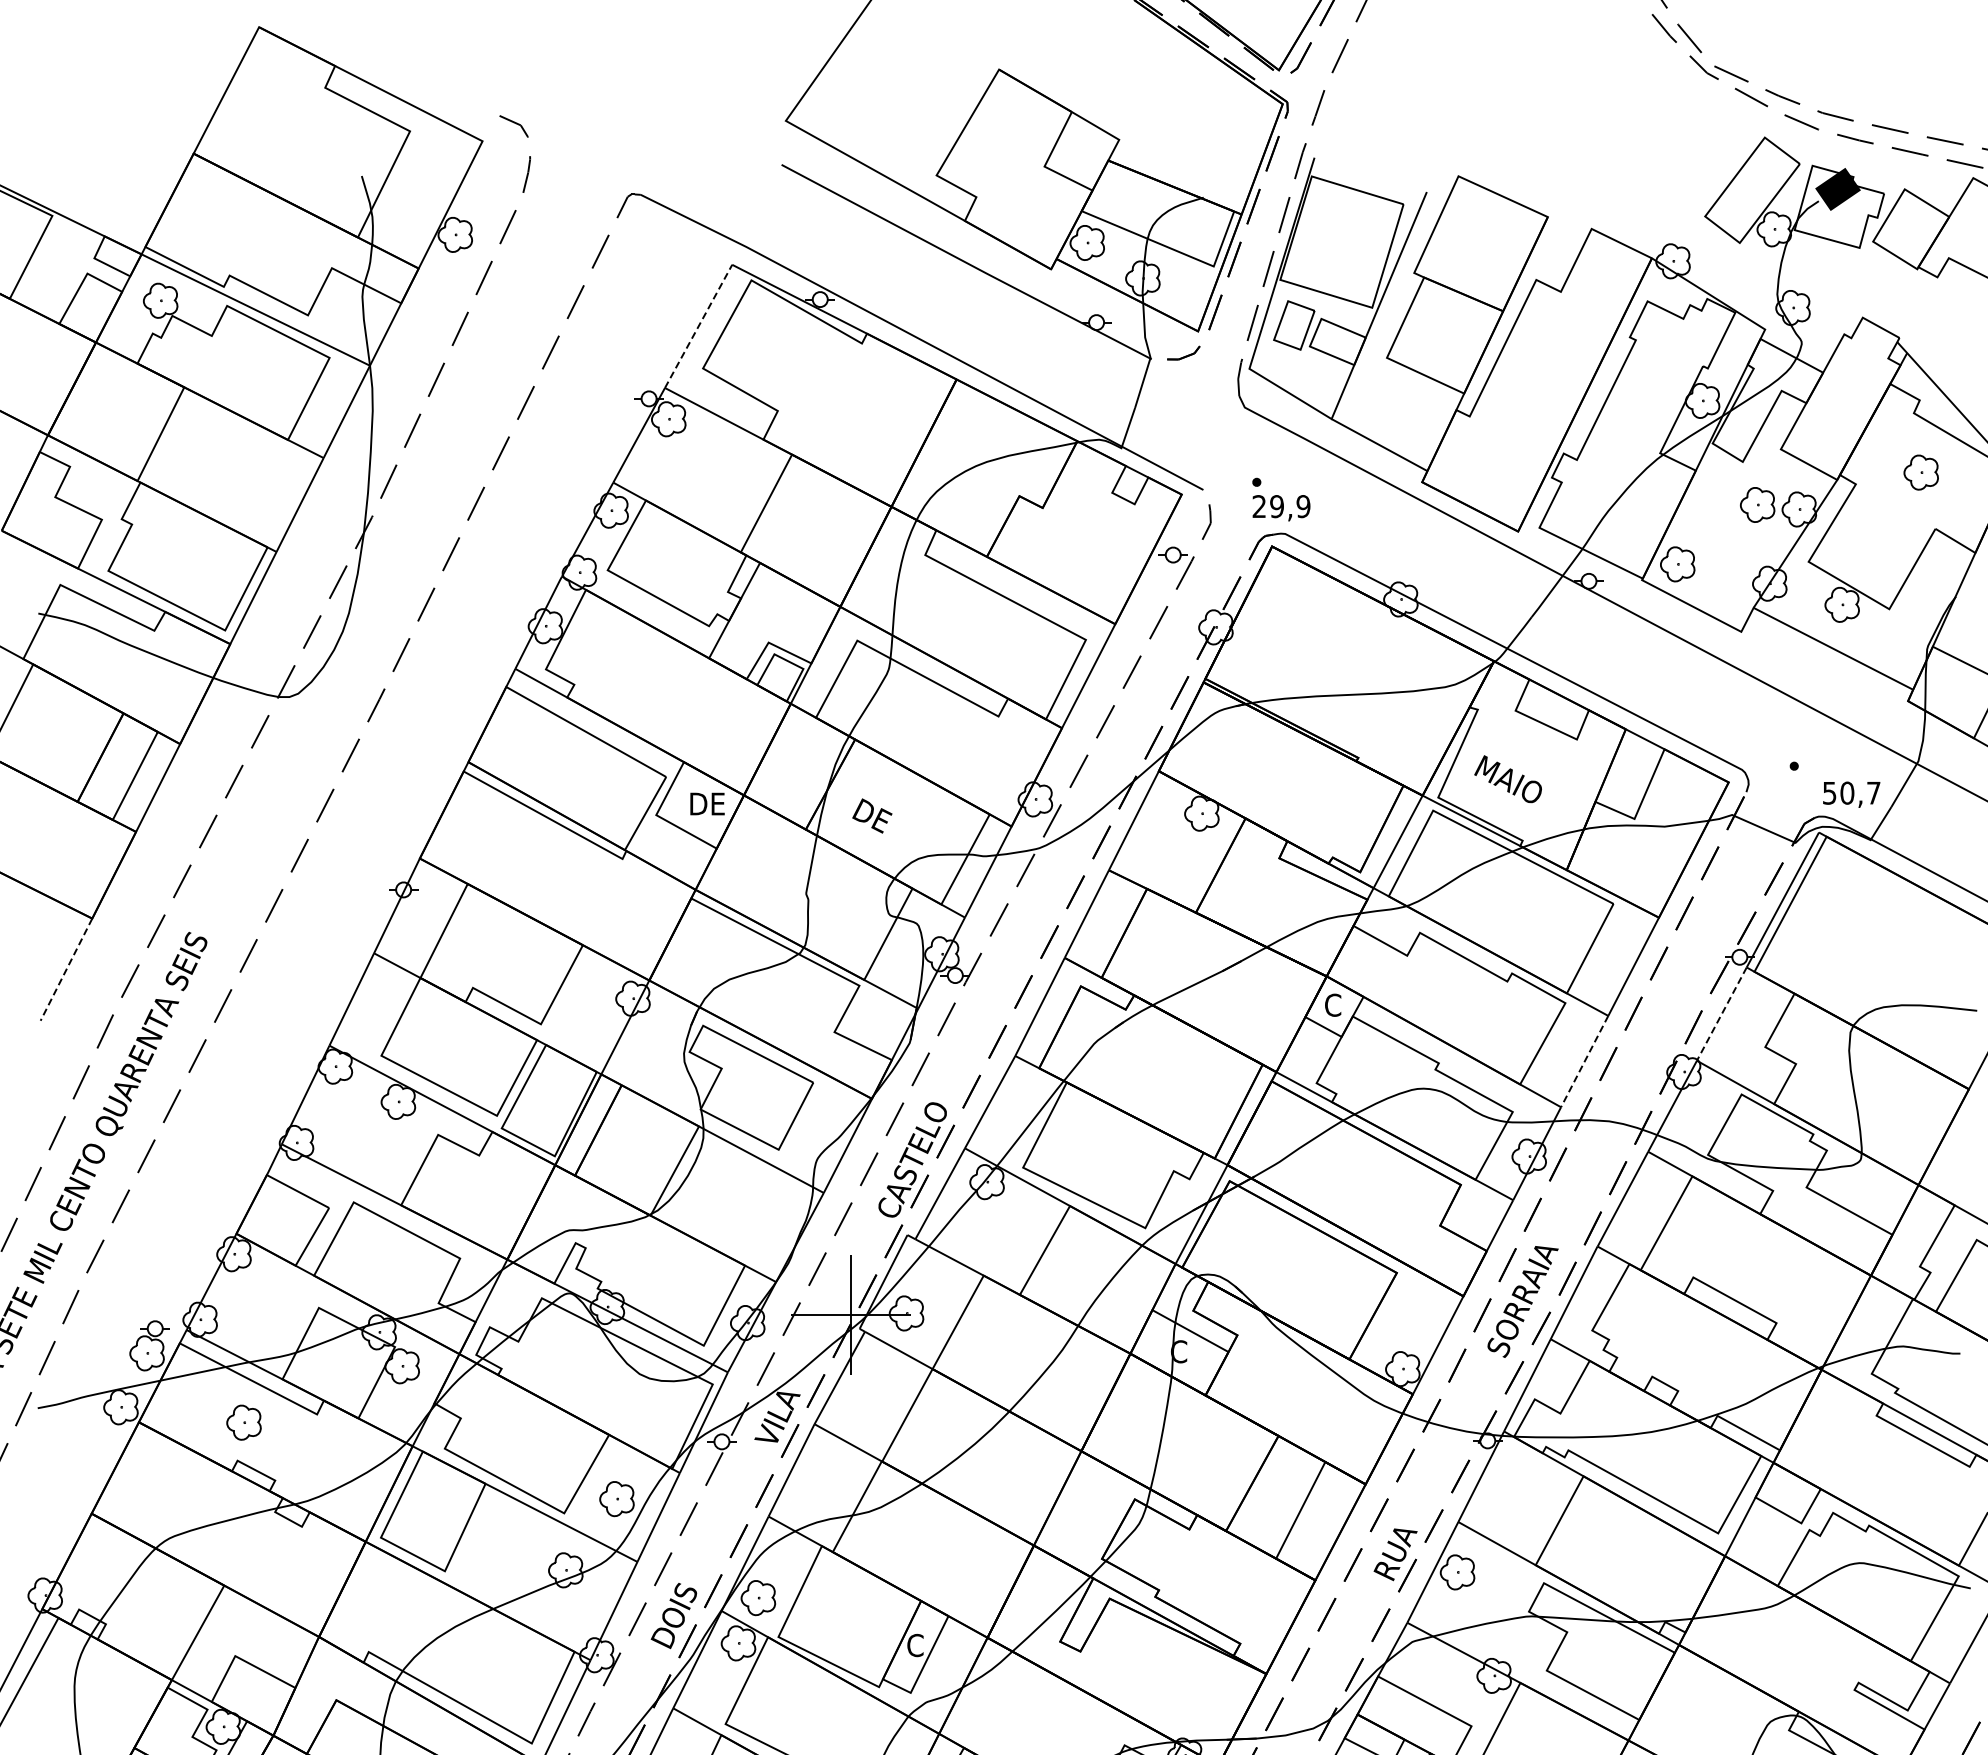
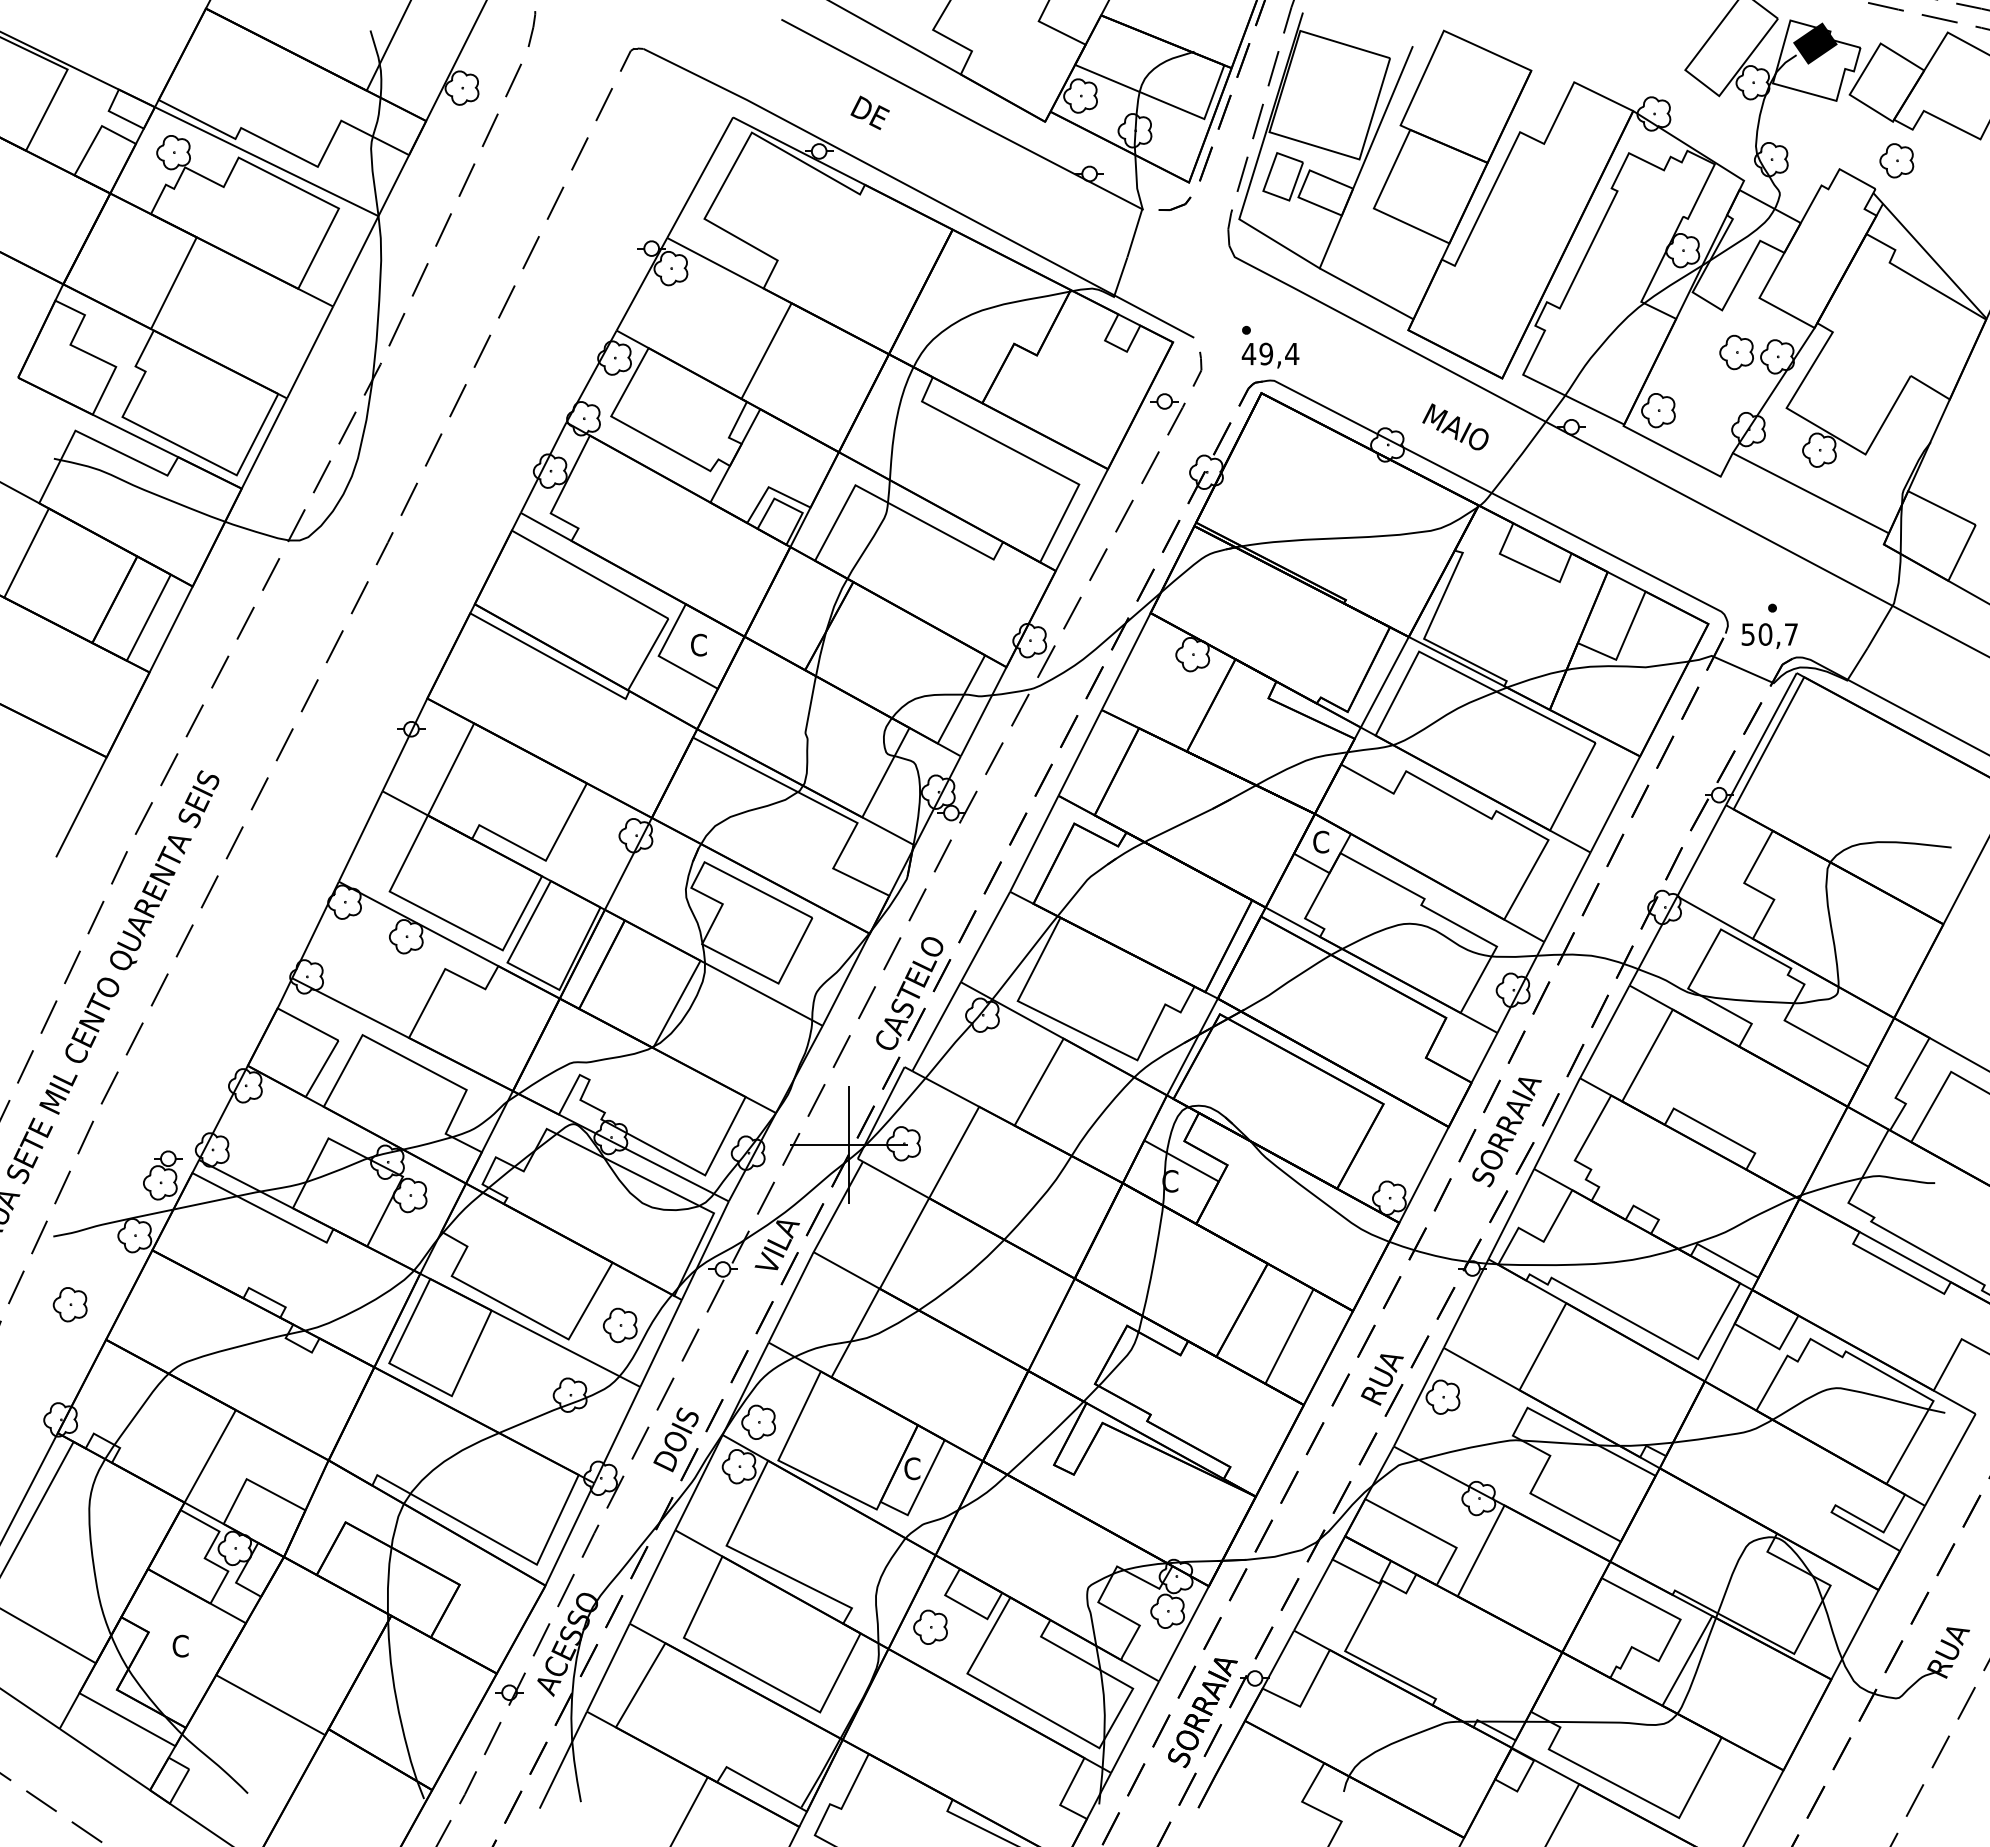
line: (698, 326) -> (700, 177), dashed -> solid
part: (1920, 472) -> (1896, 160), moved
text: (1281, 506) -> (1270, 353), 29,9 -> 49,4
text: (1508, 778) -> (1455, 426), moved
text: (1851, 794) -> (1769, 635), moved
text: (707, 803) -> (708, 644), DE -> C
text: (871, 815) -> (869, 112), moved
line: (66, 969) -> (81, 807), dashed -> solid
line: (1721, 1013) -> (1701, 850), dashed -> solid
line: (1584, 1061) -> (1567, 897), dashed -> solid
part: (243, 1422) -> (69, 1304), moved

